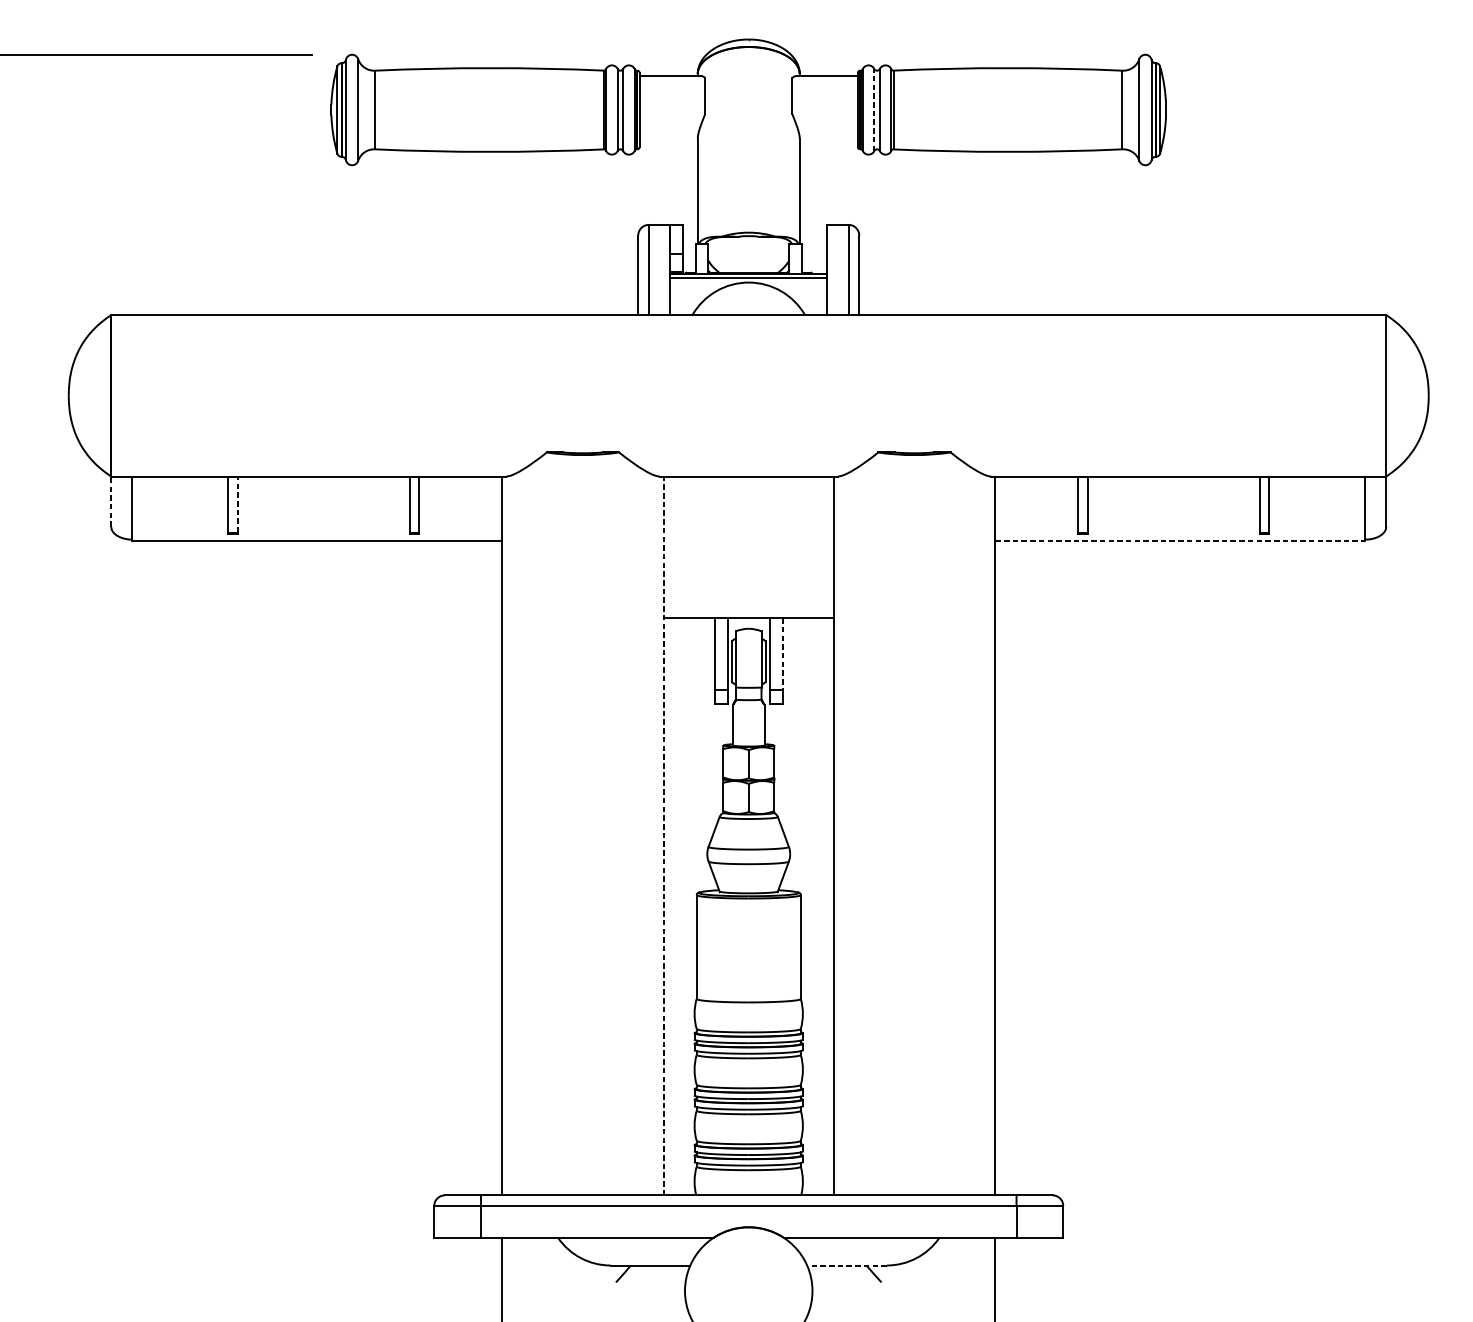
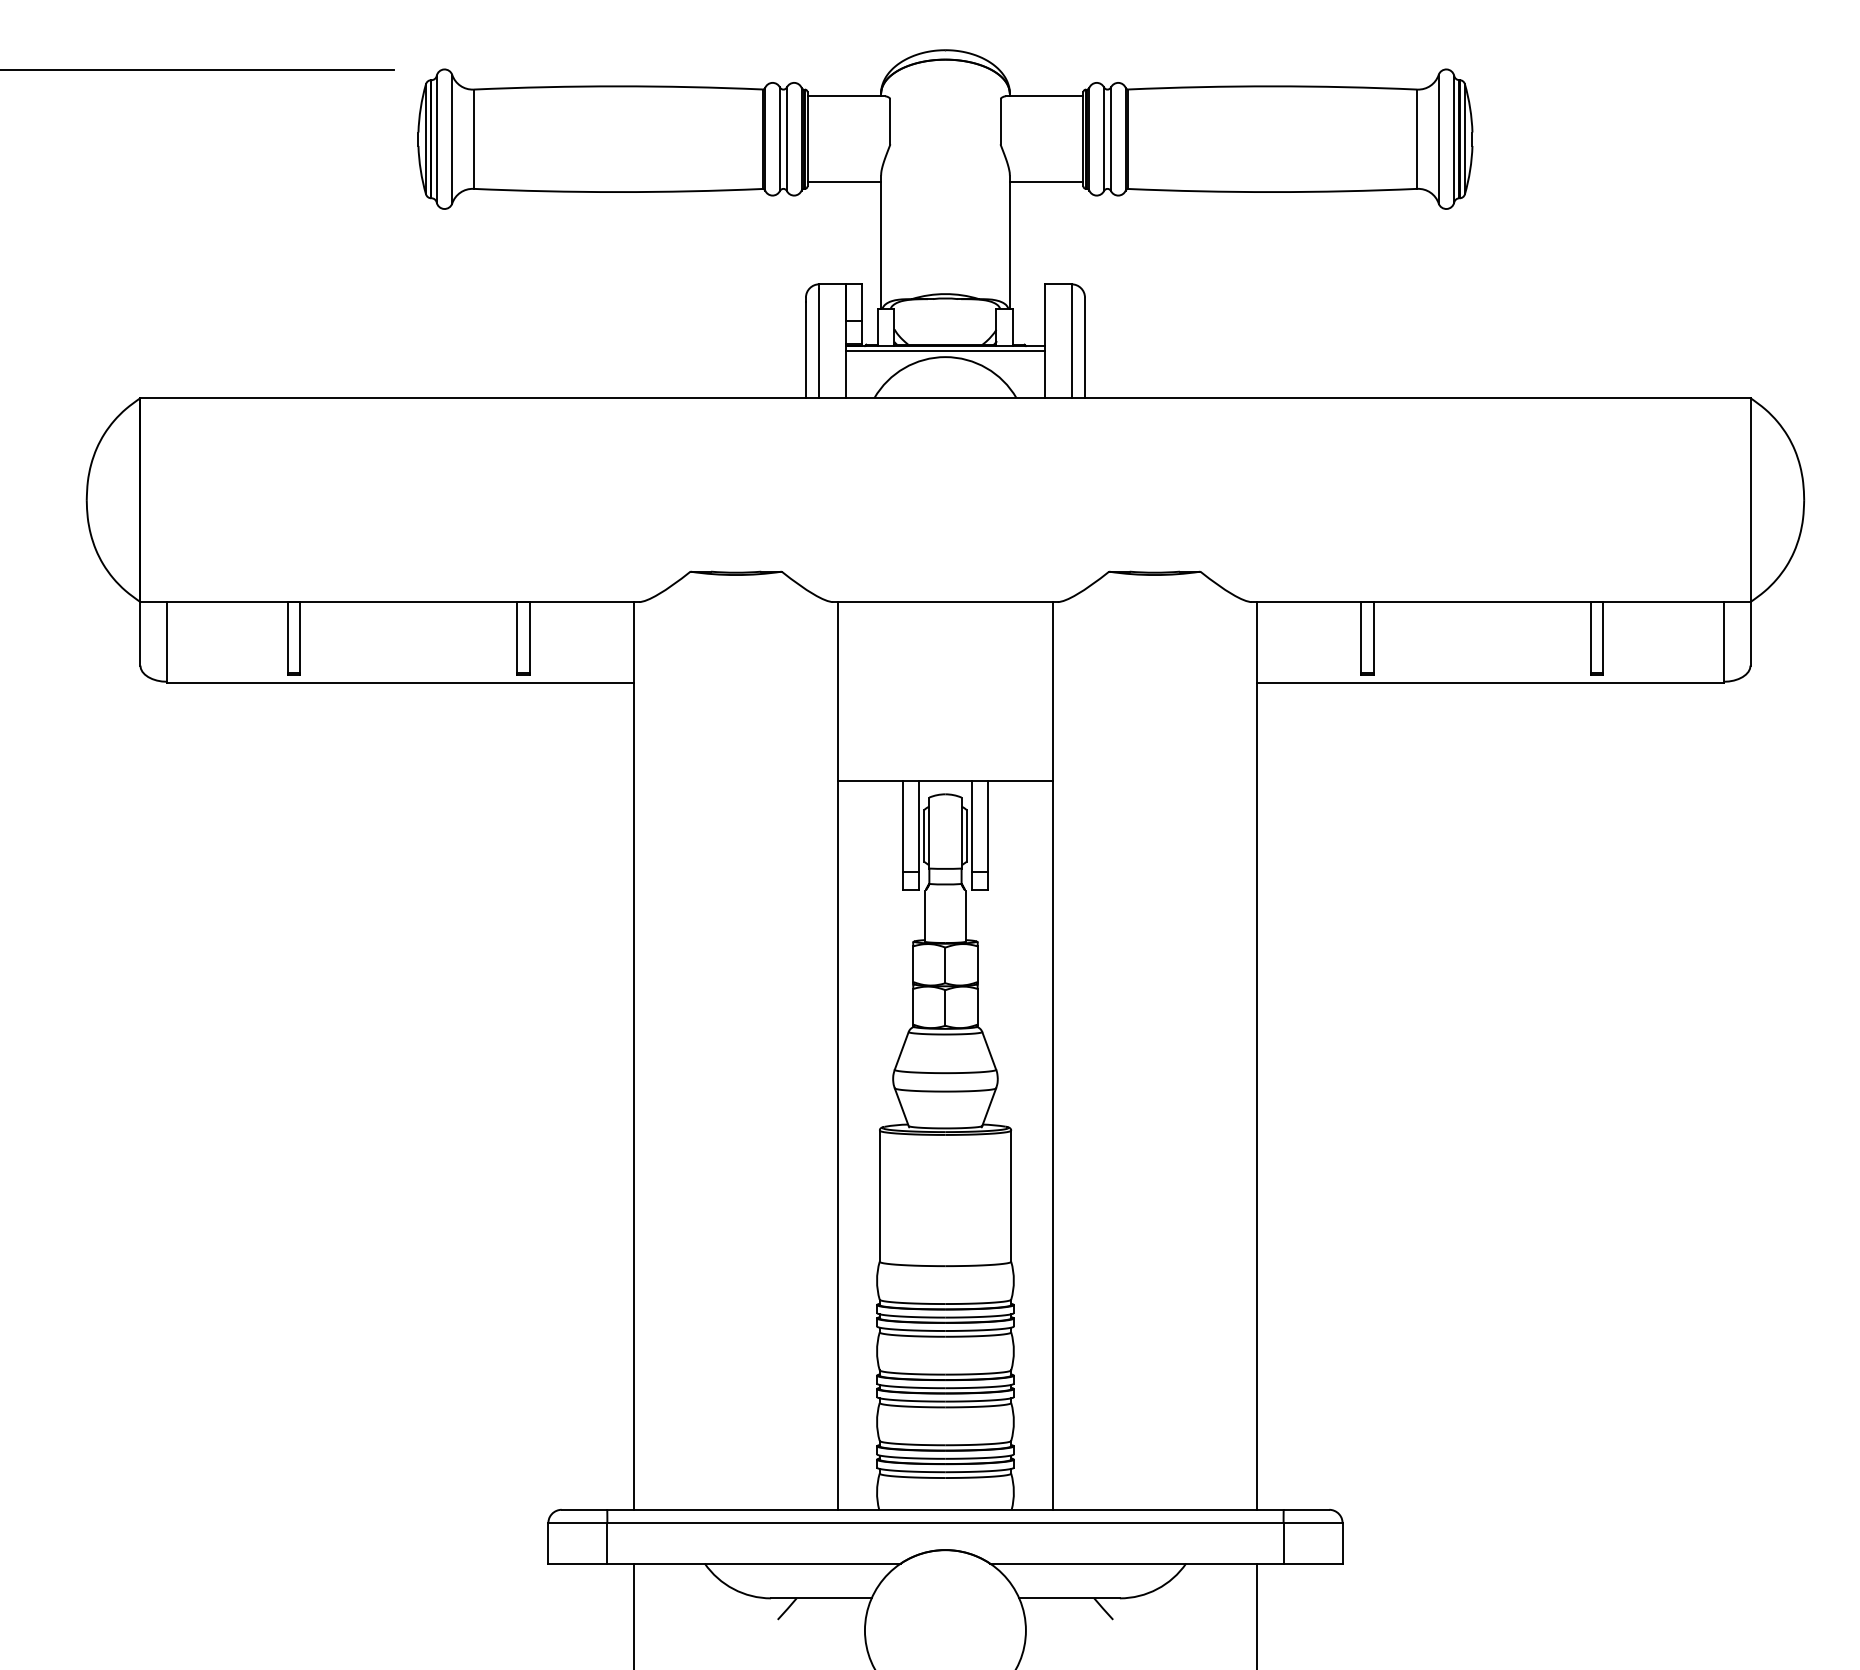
line: (874, 110) -> (1104, 139), dashed -> solid
line: (668, 144) -> (844, 182), added
line: (828, 144) -> (1046, 182), added
line: (111, 501) -> (140, 633), dashed -> solid
line: (237, 504) -> (300, 637), dashed -> solid
line: (1180, 541) -> (1490, 683), dashed -> solid
line: (782, 654) -> (988, 826), dashed -> solid
line: (664, 835) -> (838, 1055), dashed -> solid
line: (846, 1265) -> (1069, 1598), dashed -> solid

